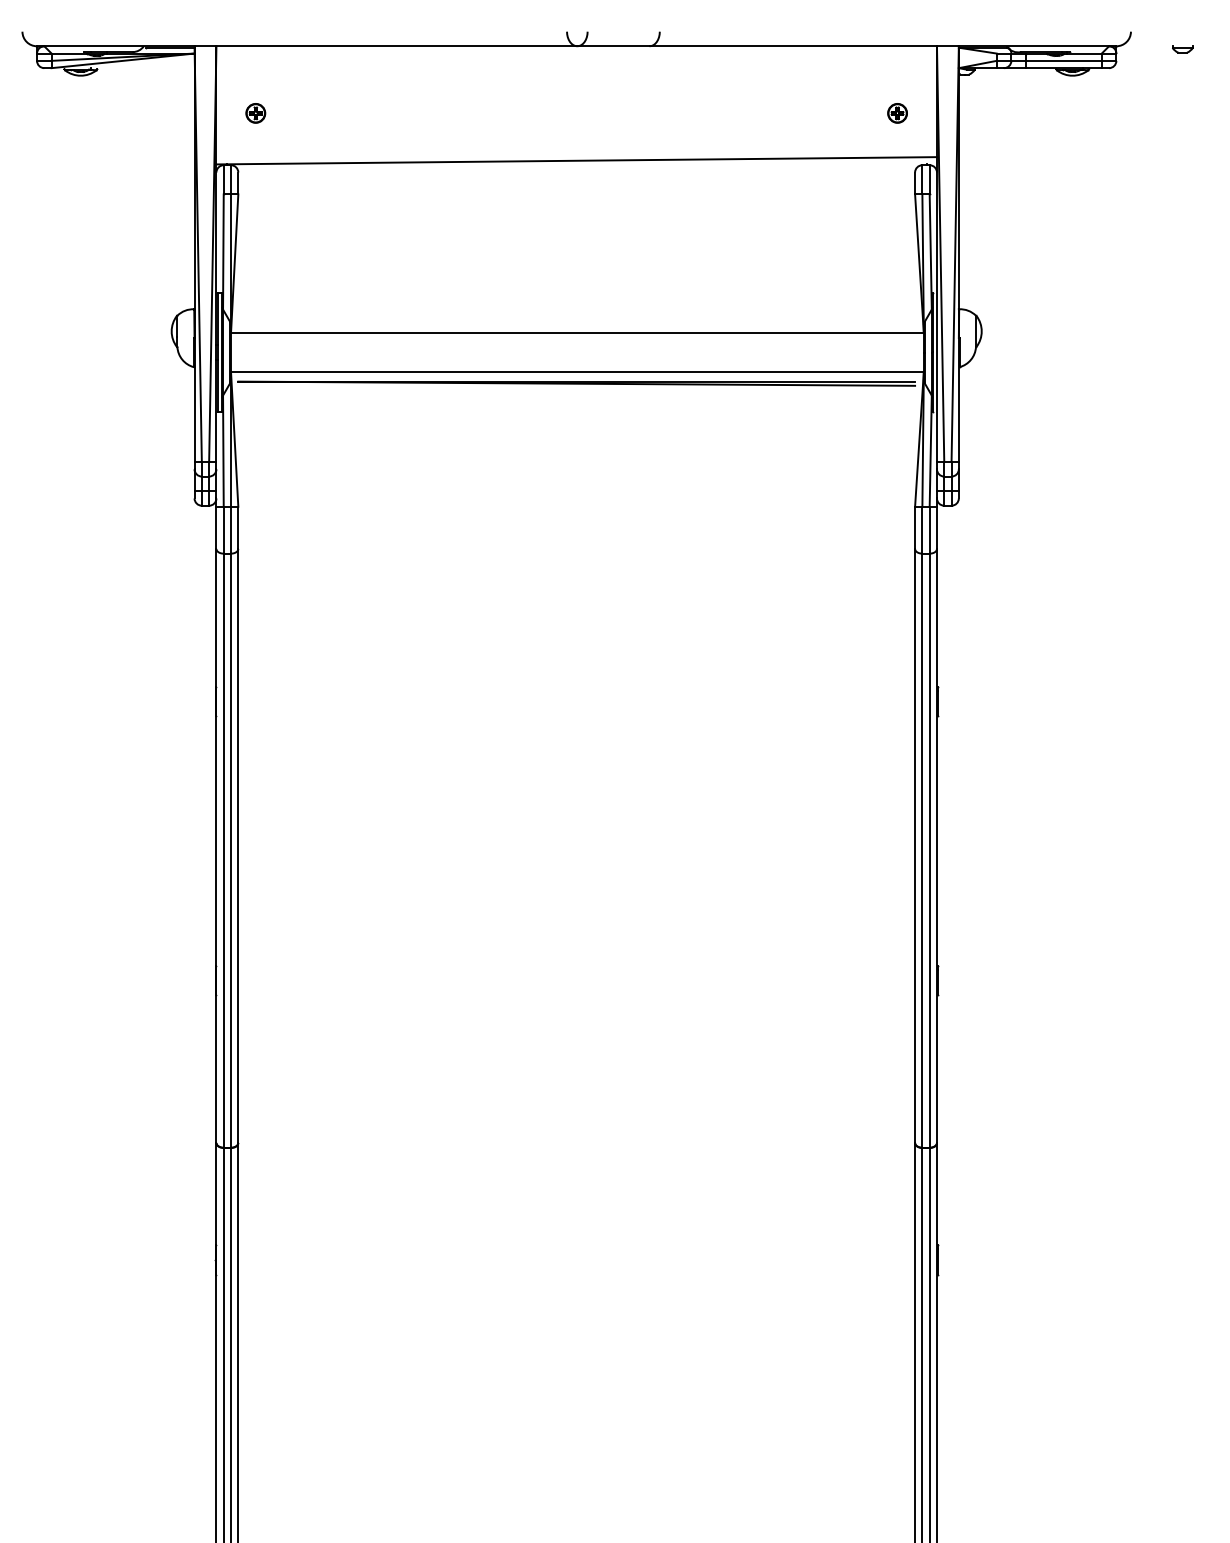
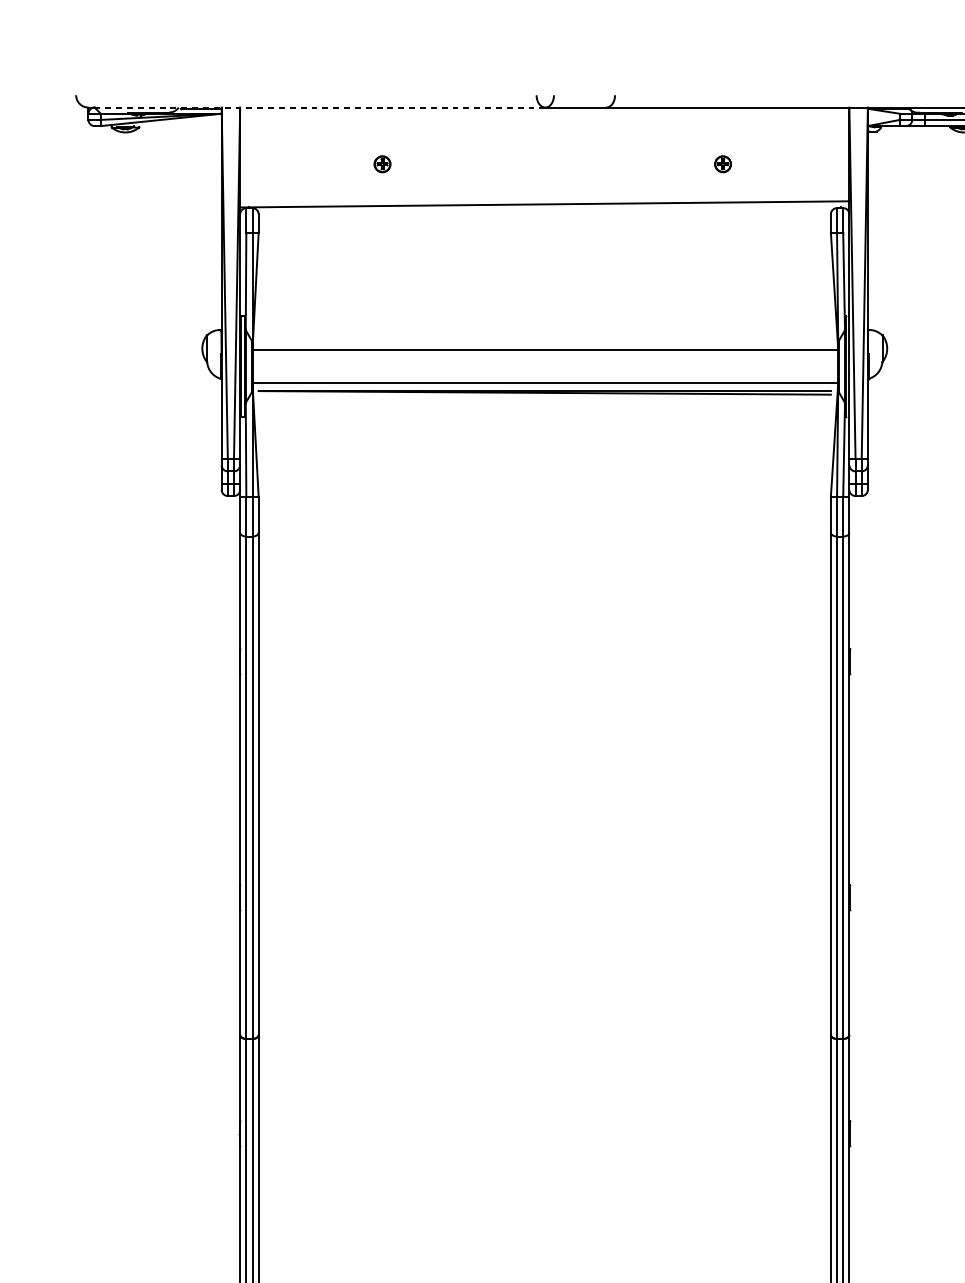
line: (306, 46) -> (316, 107), solid -> dashed
part: (255, 113) -> (382, 164), moved
part: (897, 113) -> (723, 164), moved

